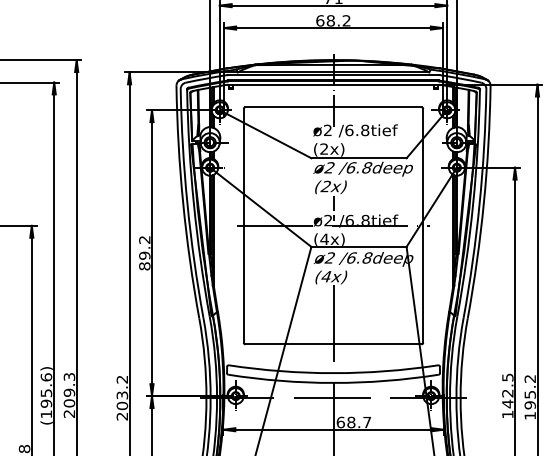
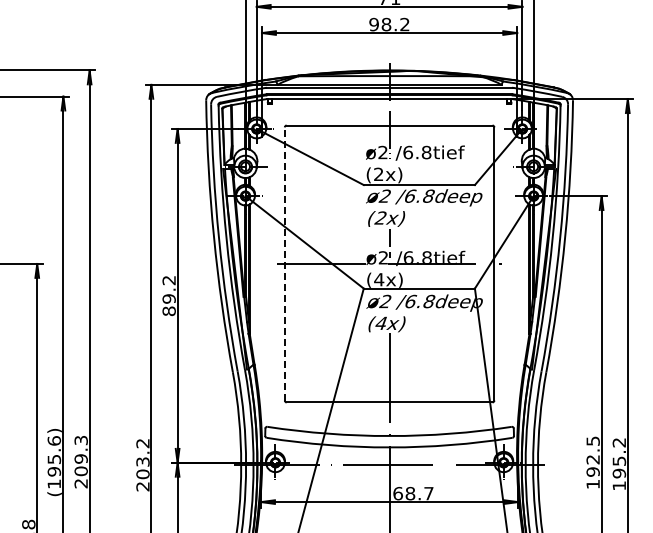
text: (320, 20) -> (374, 24), 68.2 -> 98.2
line: (243, 225) -> (284, 263), solid -> dashed
text: (507, 404) -> (592, 472), 142.5 -> 192.5

